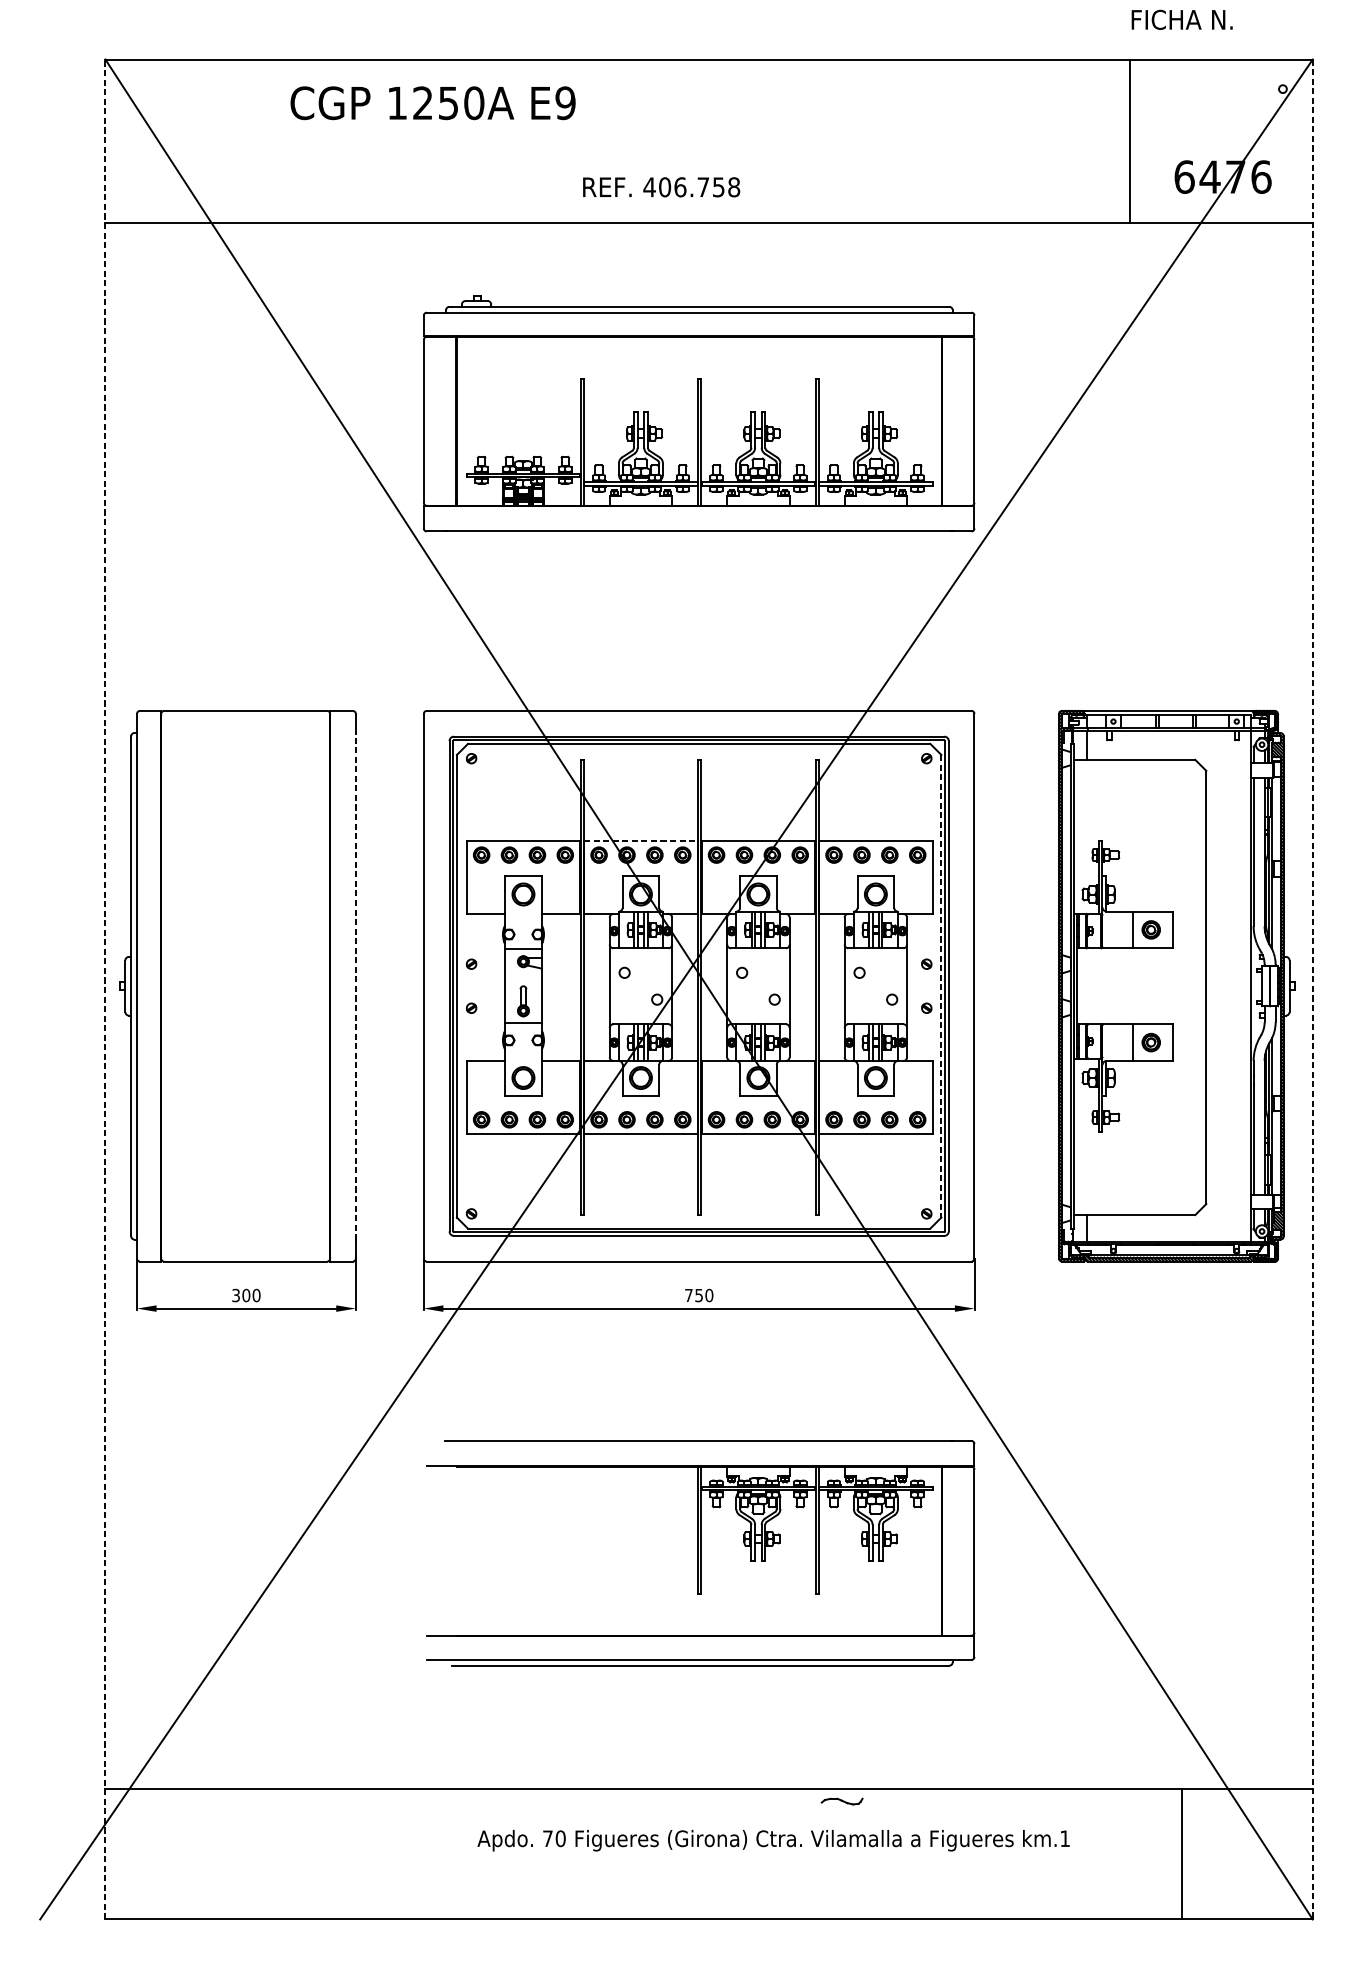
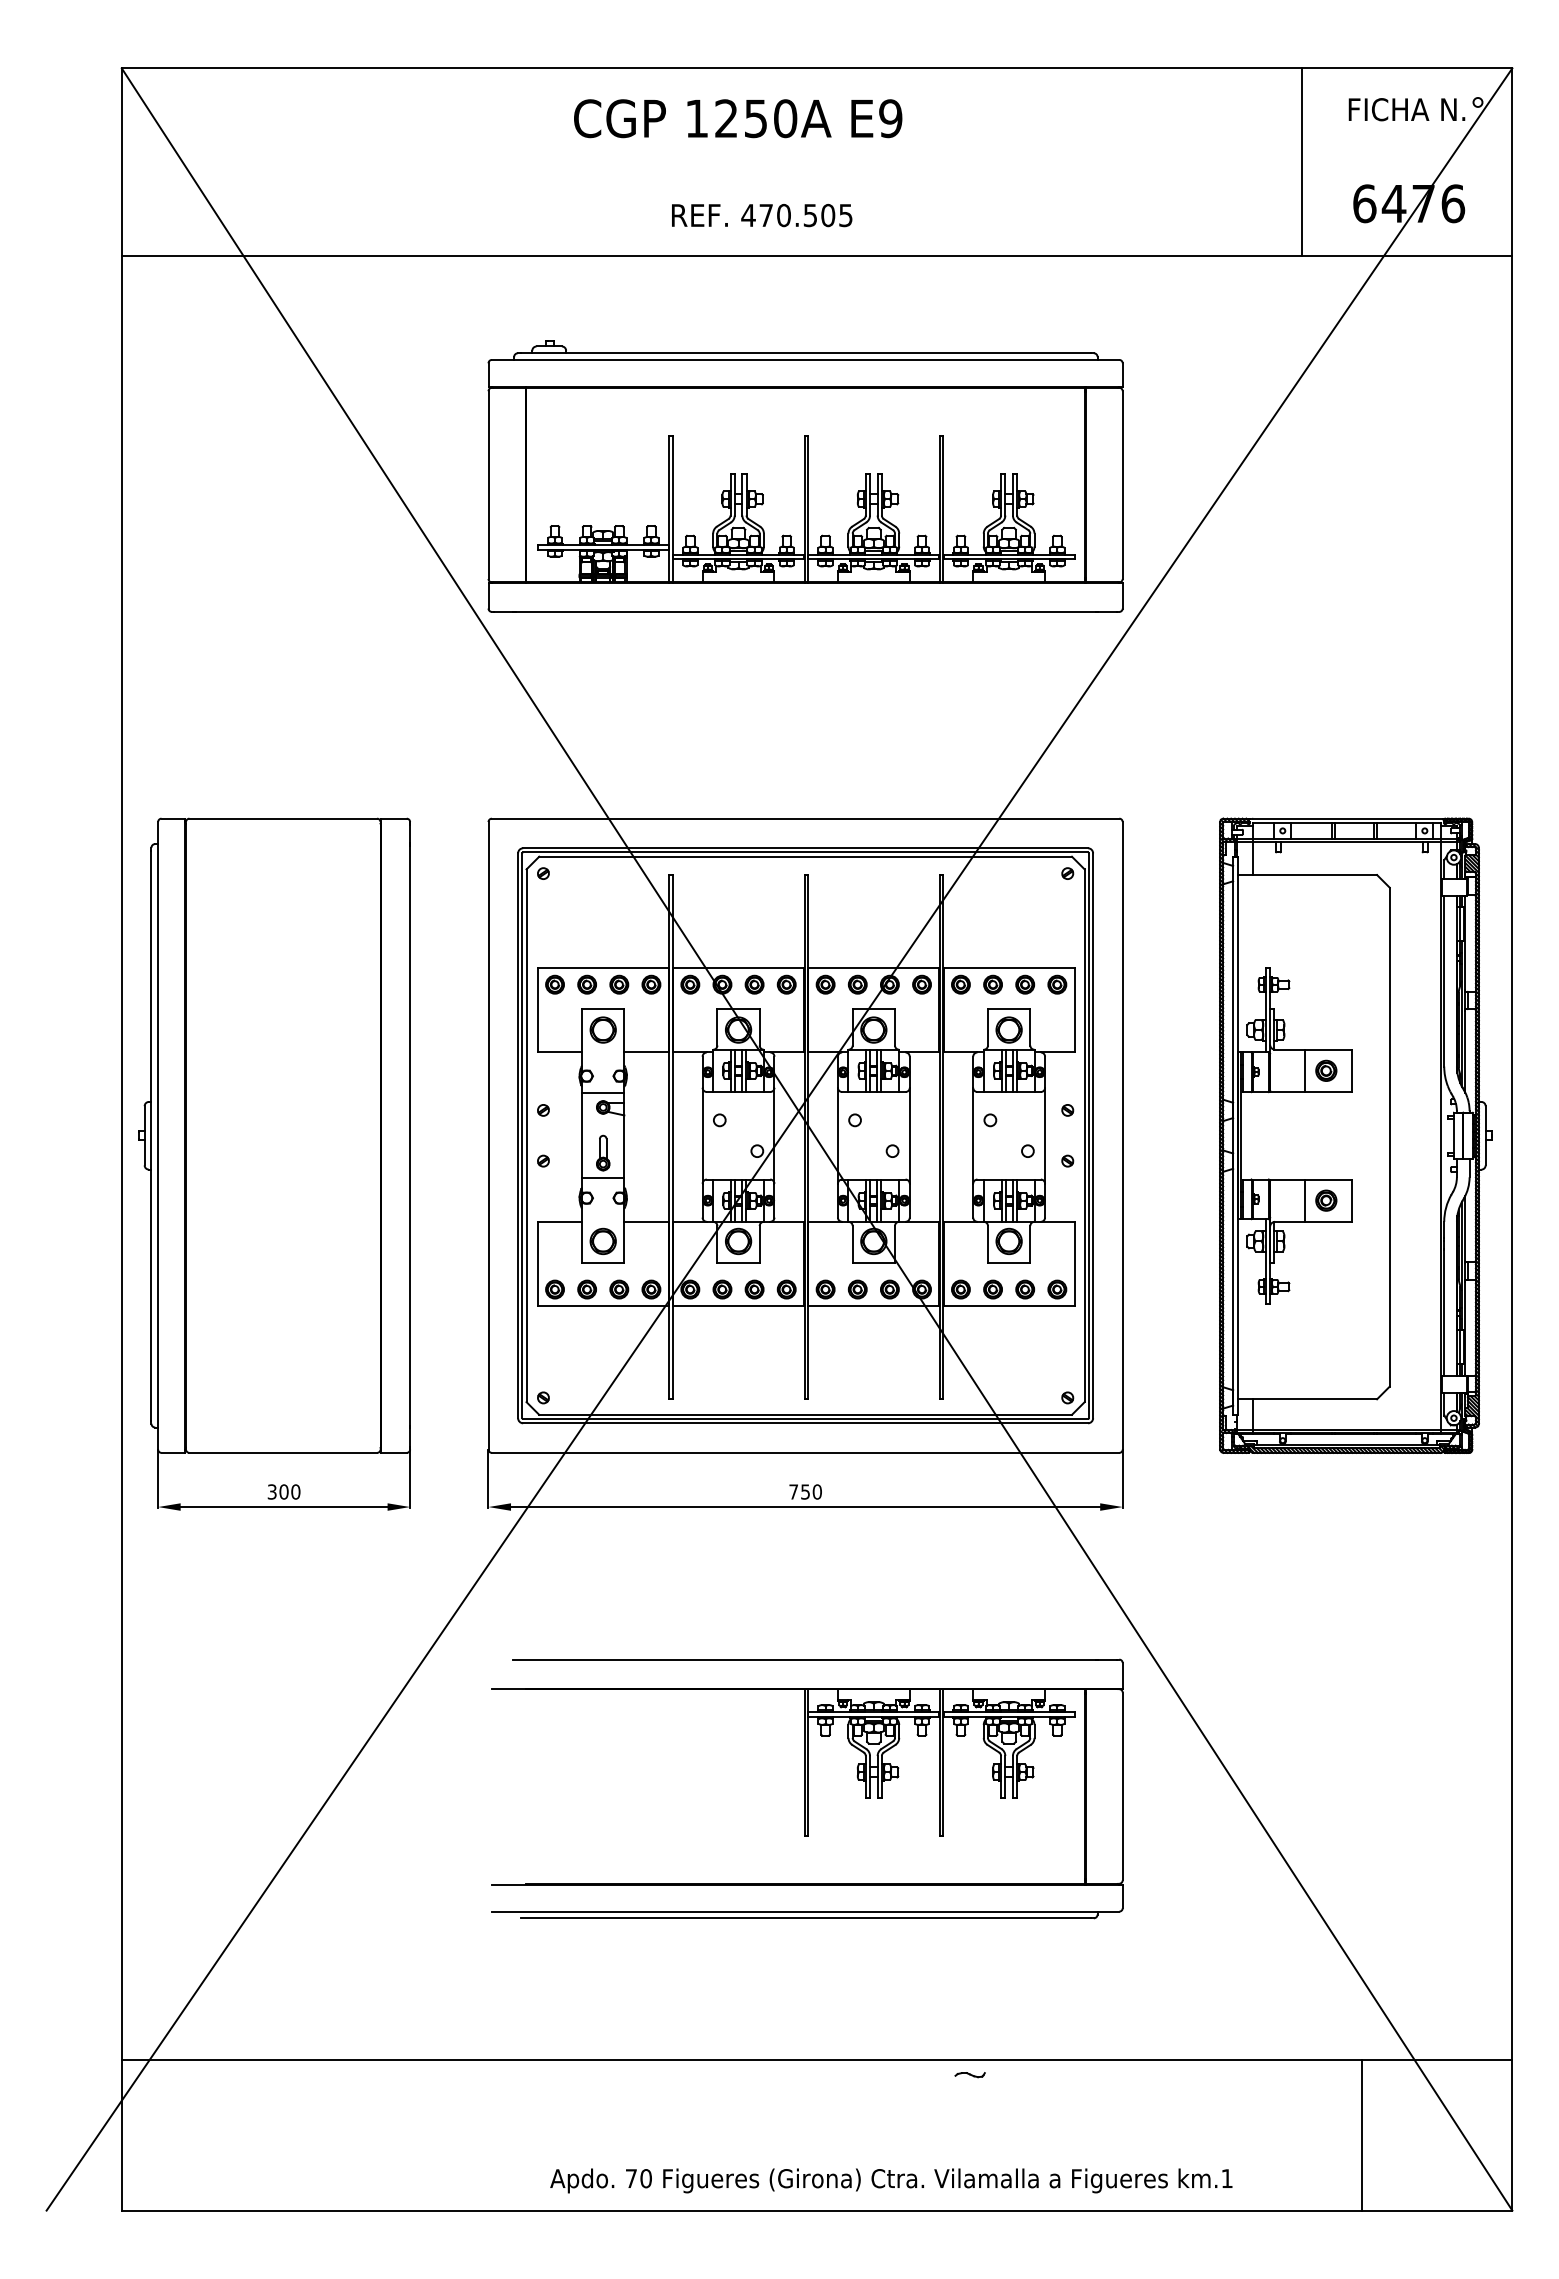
text: (1181, 19) -> (1406, 109), moved
text: (433, 103) -> (738, 118), moved
text: (699, 187) -> (805, 215), 406.758 -> 470.505
line: (640, 840) -> (738, 967), dashed -> solid
line: (356, 986) -> (410, 1135), dashed -> solid
line: (941, 986) -> (1084, 1136), dashed -> solid
line: (105, 989) -> (121, 1139), dashed -> solid
line: (1312, 989) -> (1512, 1139), dashed -> solid
part: (841, 1802) -> (969, 2075), size x0.62
text: (773, 1840) -> (891, 2180), moved

